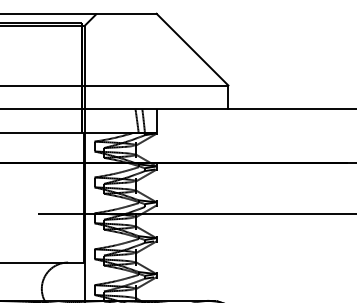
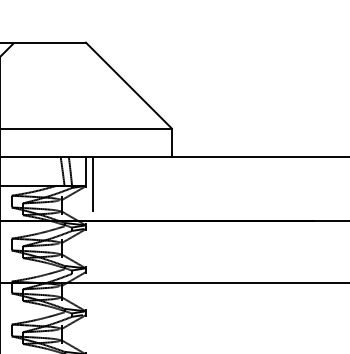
line: (162, 131) -> (92, 183), added

